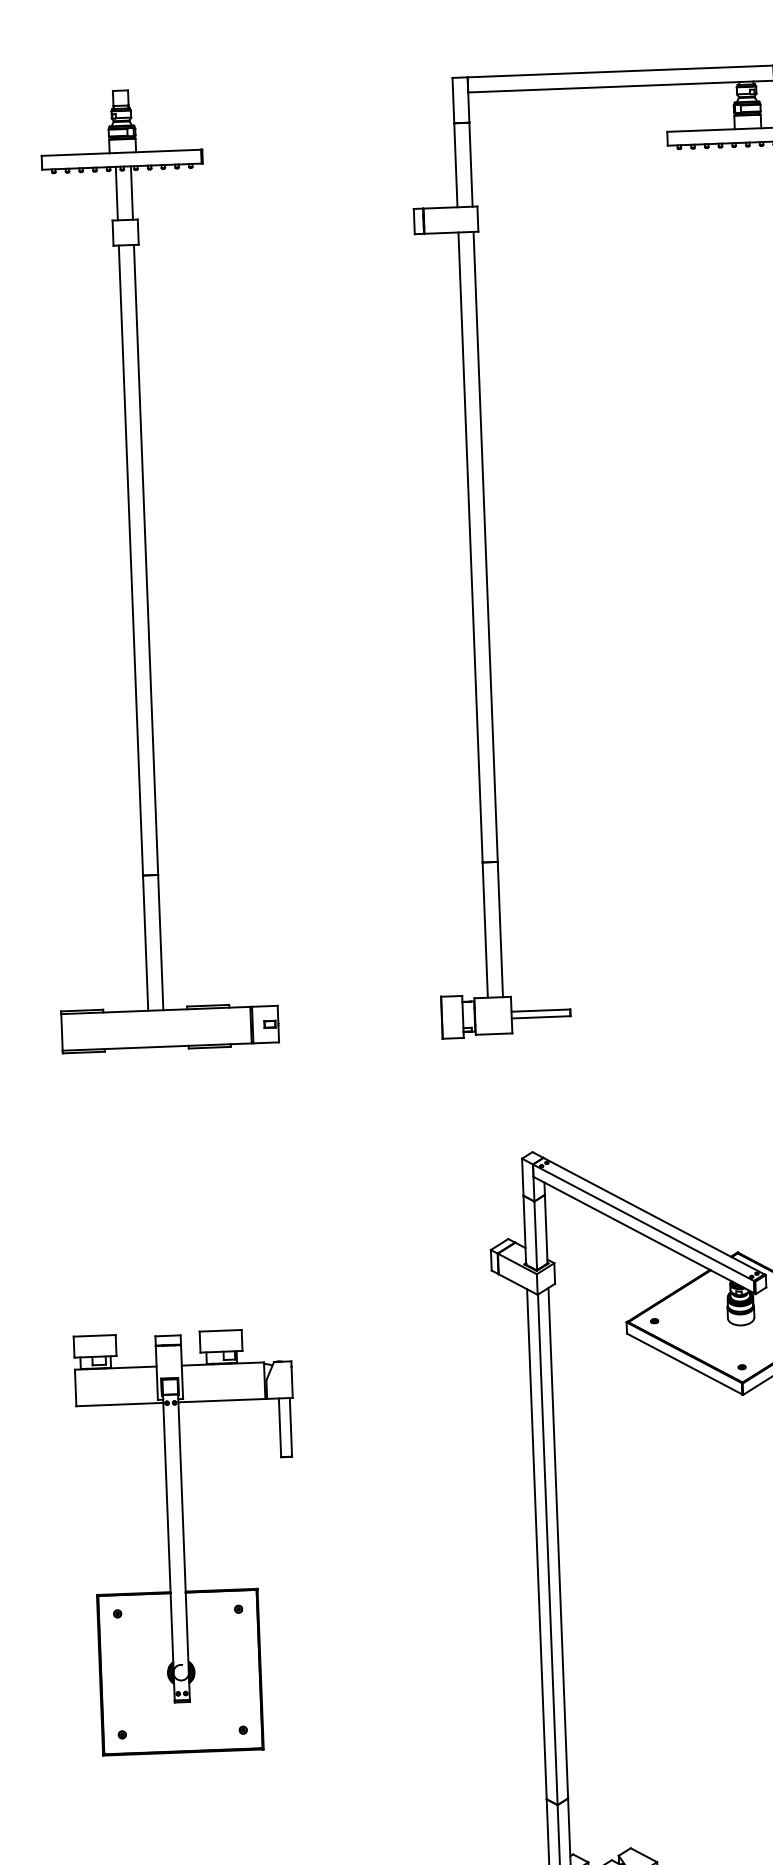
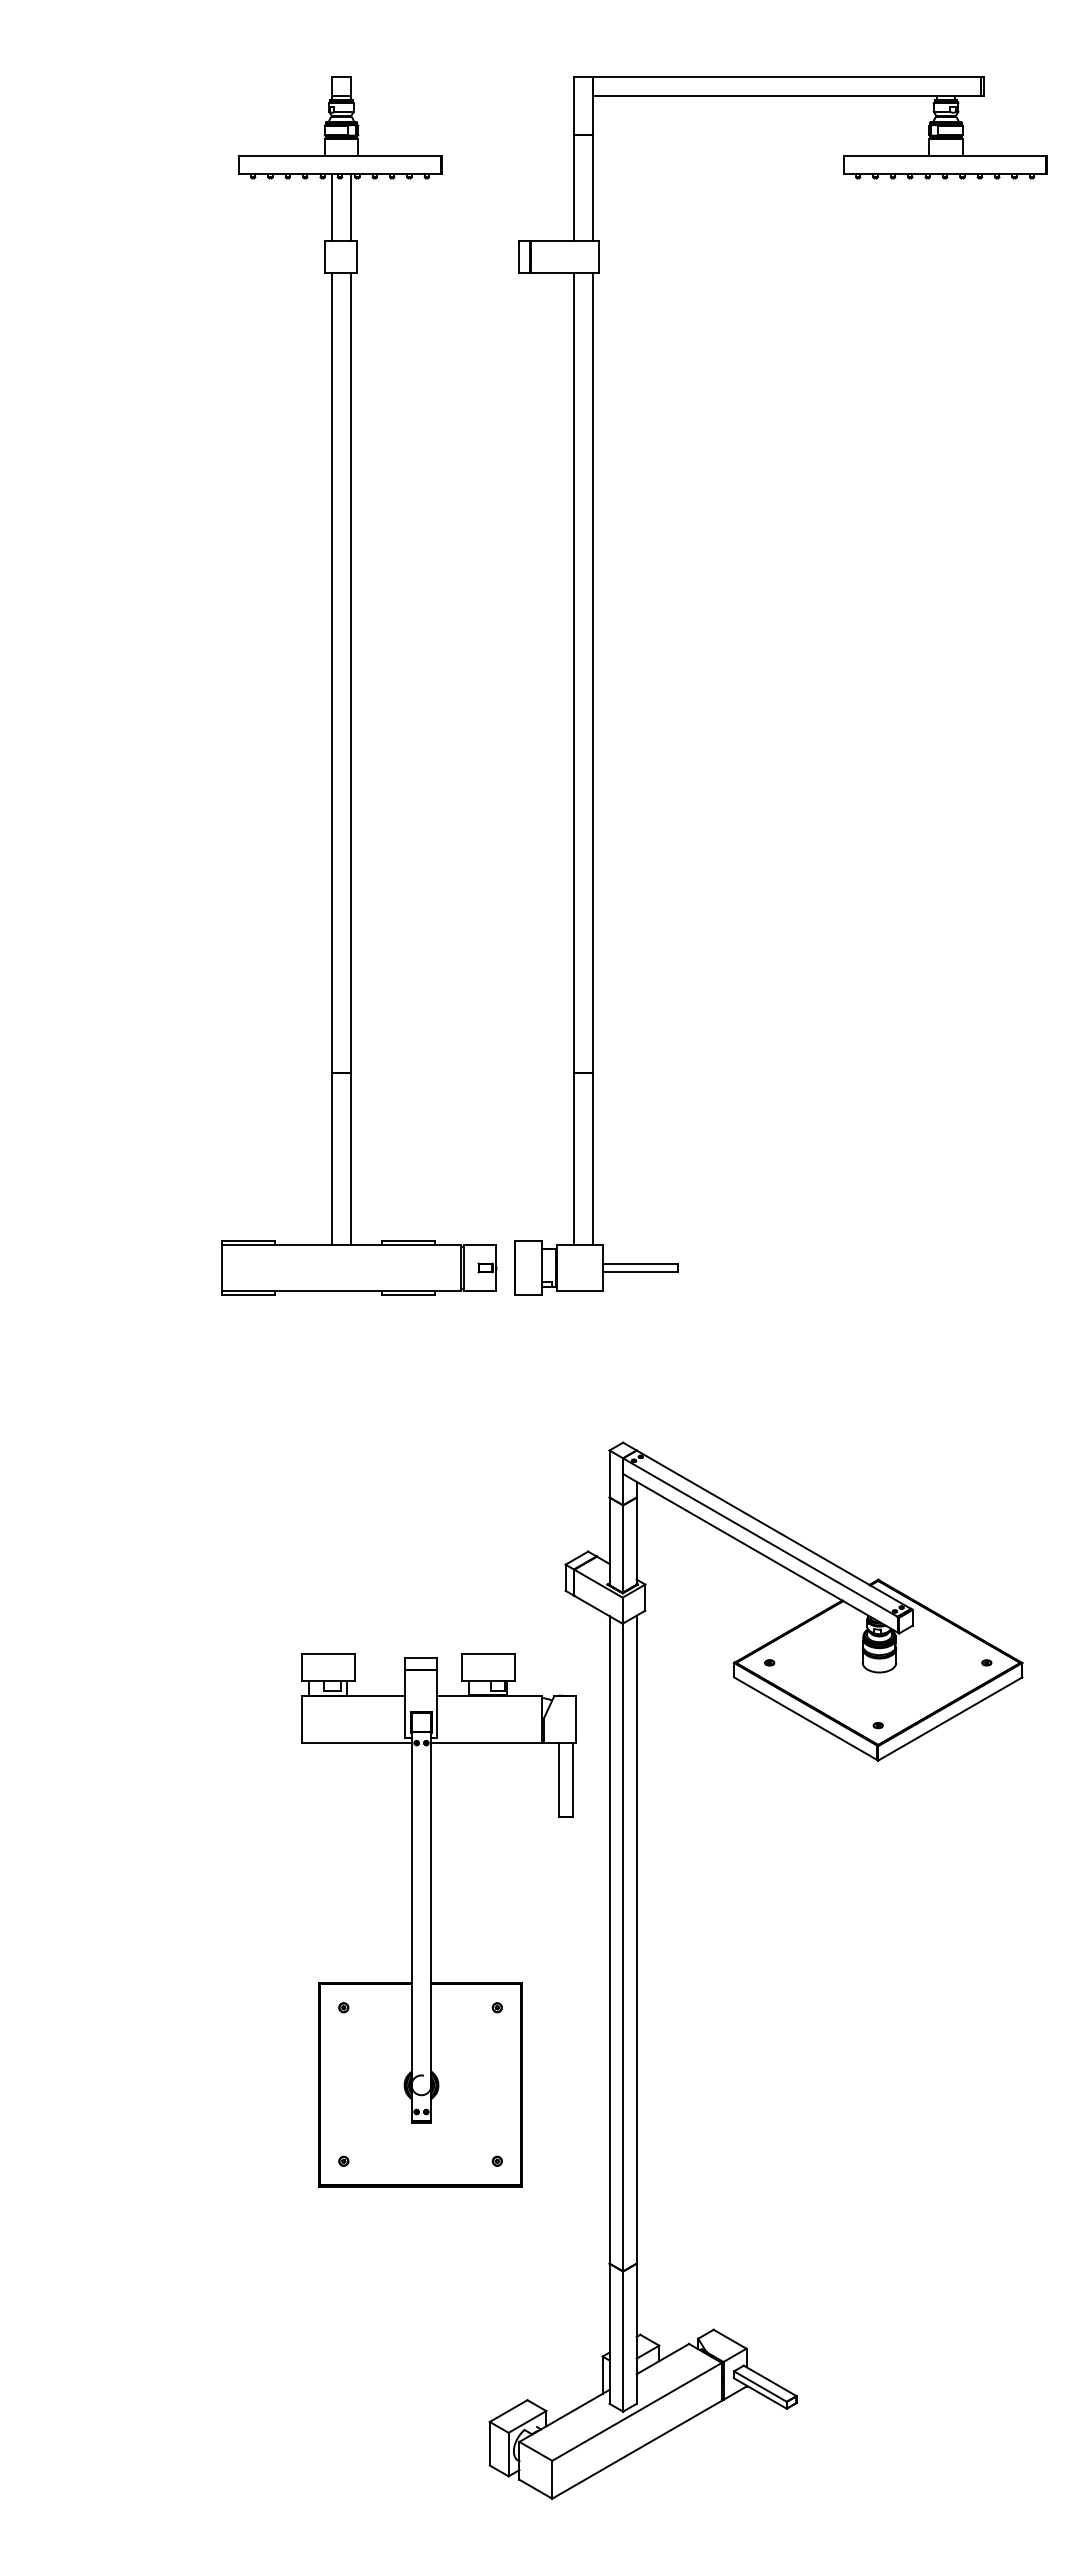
part: (146, 569) -> (351, 685), moved
part: (184, 1542) -> (431, 1920), moved

